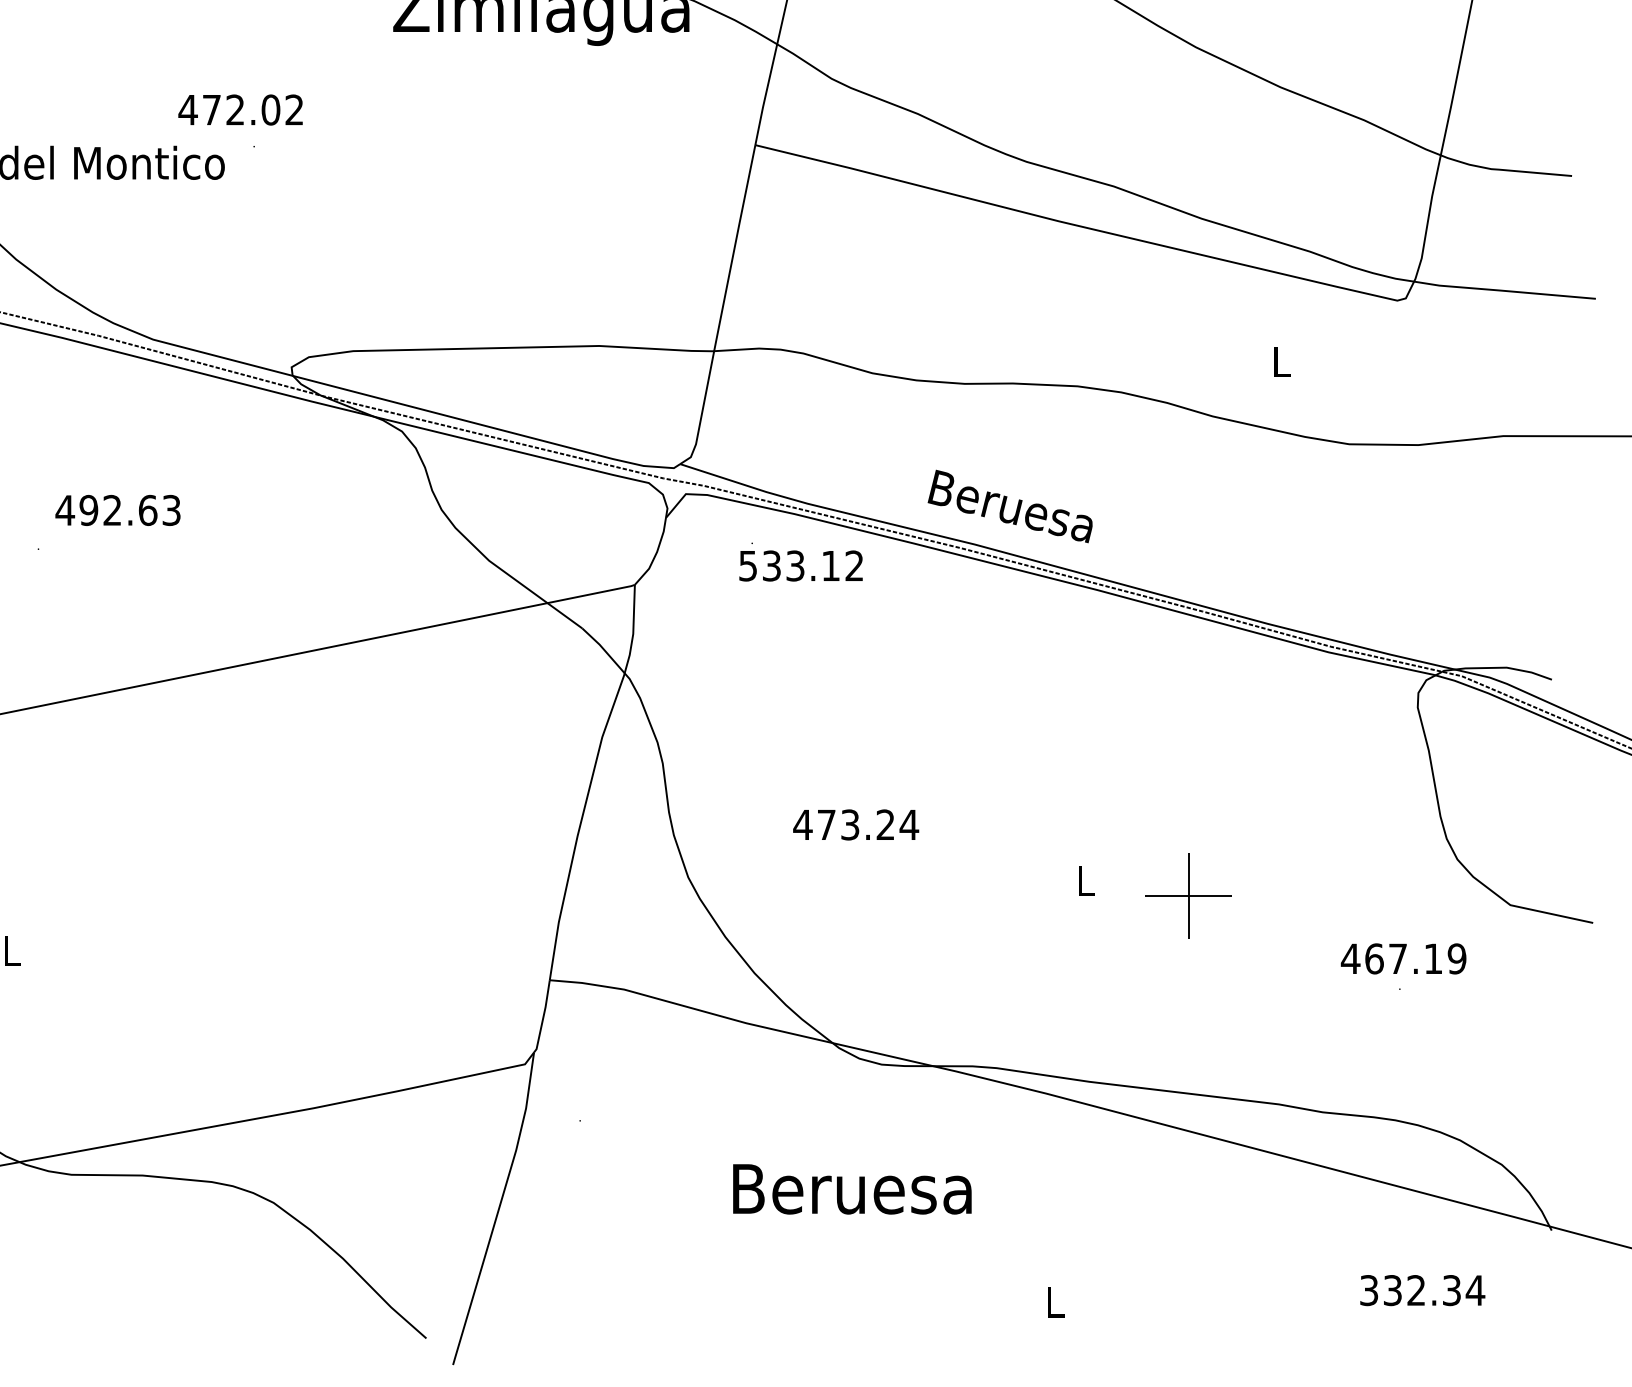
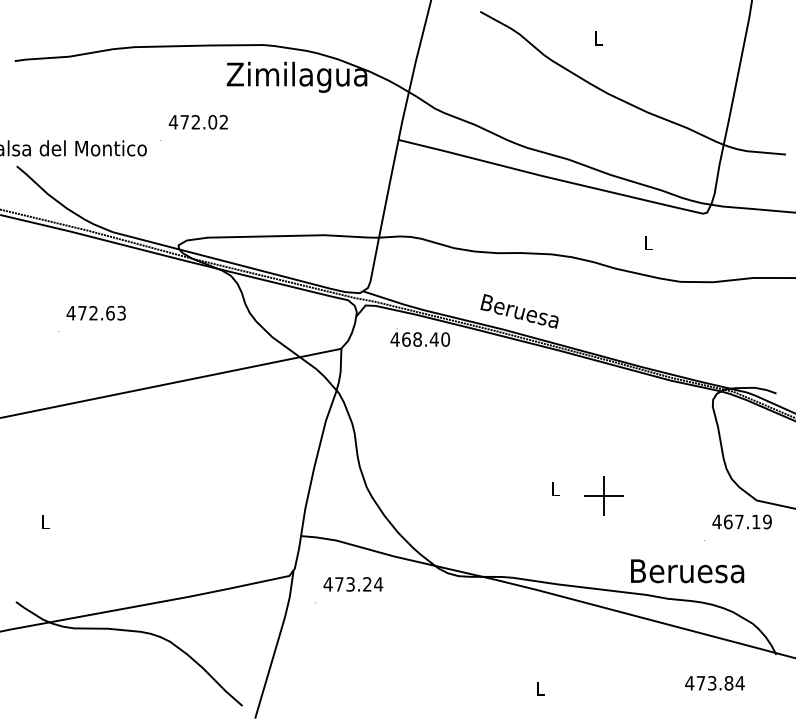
text: (238, 110) -> (197, 122), moved
text: (89, 508) -> (82, 312), 492.63 -> 472.63
text: (801, 565) -> (420, 339), 533.12 -> 468.40
text: (856, 825) -> (353, 584), moved
text: (1402, 957) -> (741, 521), moved
text: (852, 1189) -> (687, 571), moved
text: (1410, 1290) -> (709, 683), 332.34 -> 473.84

